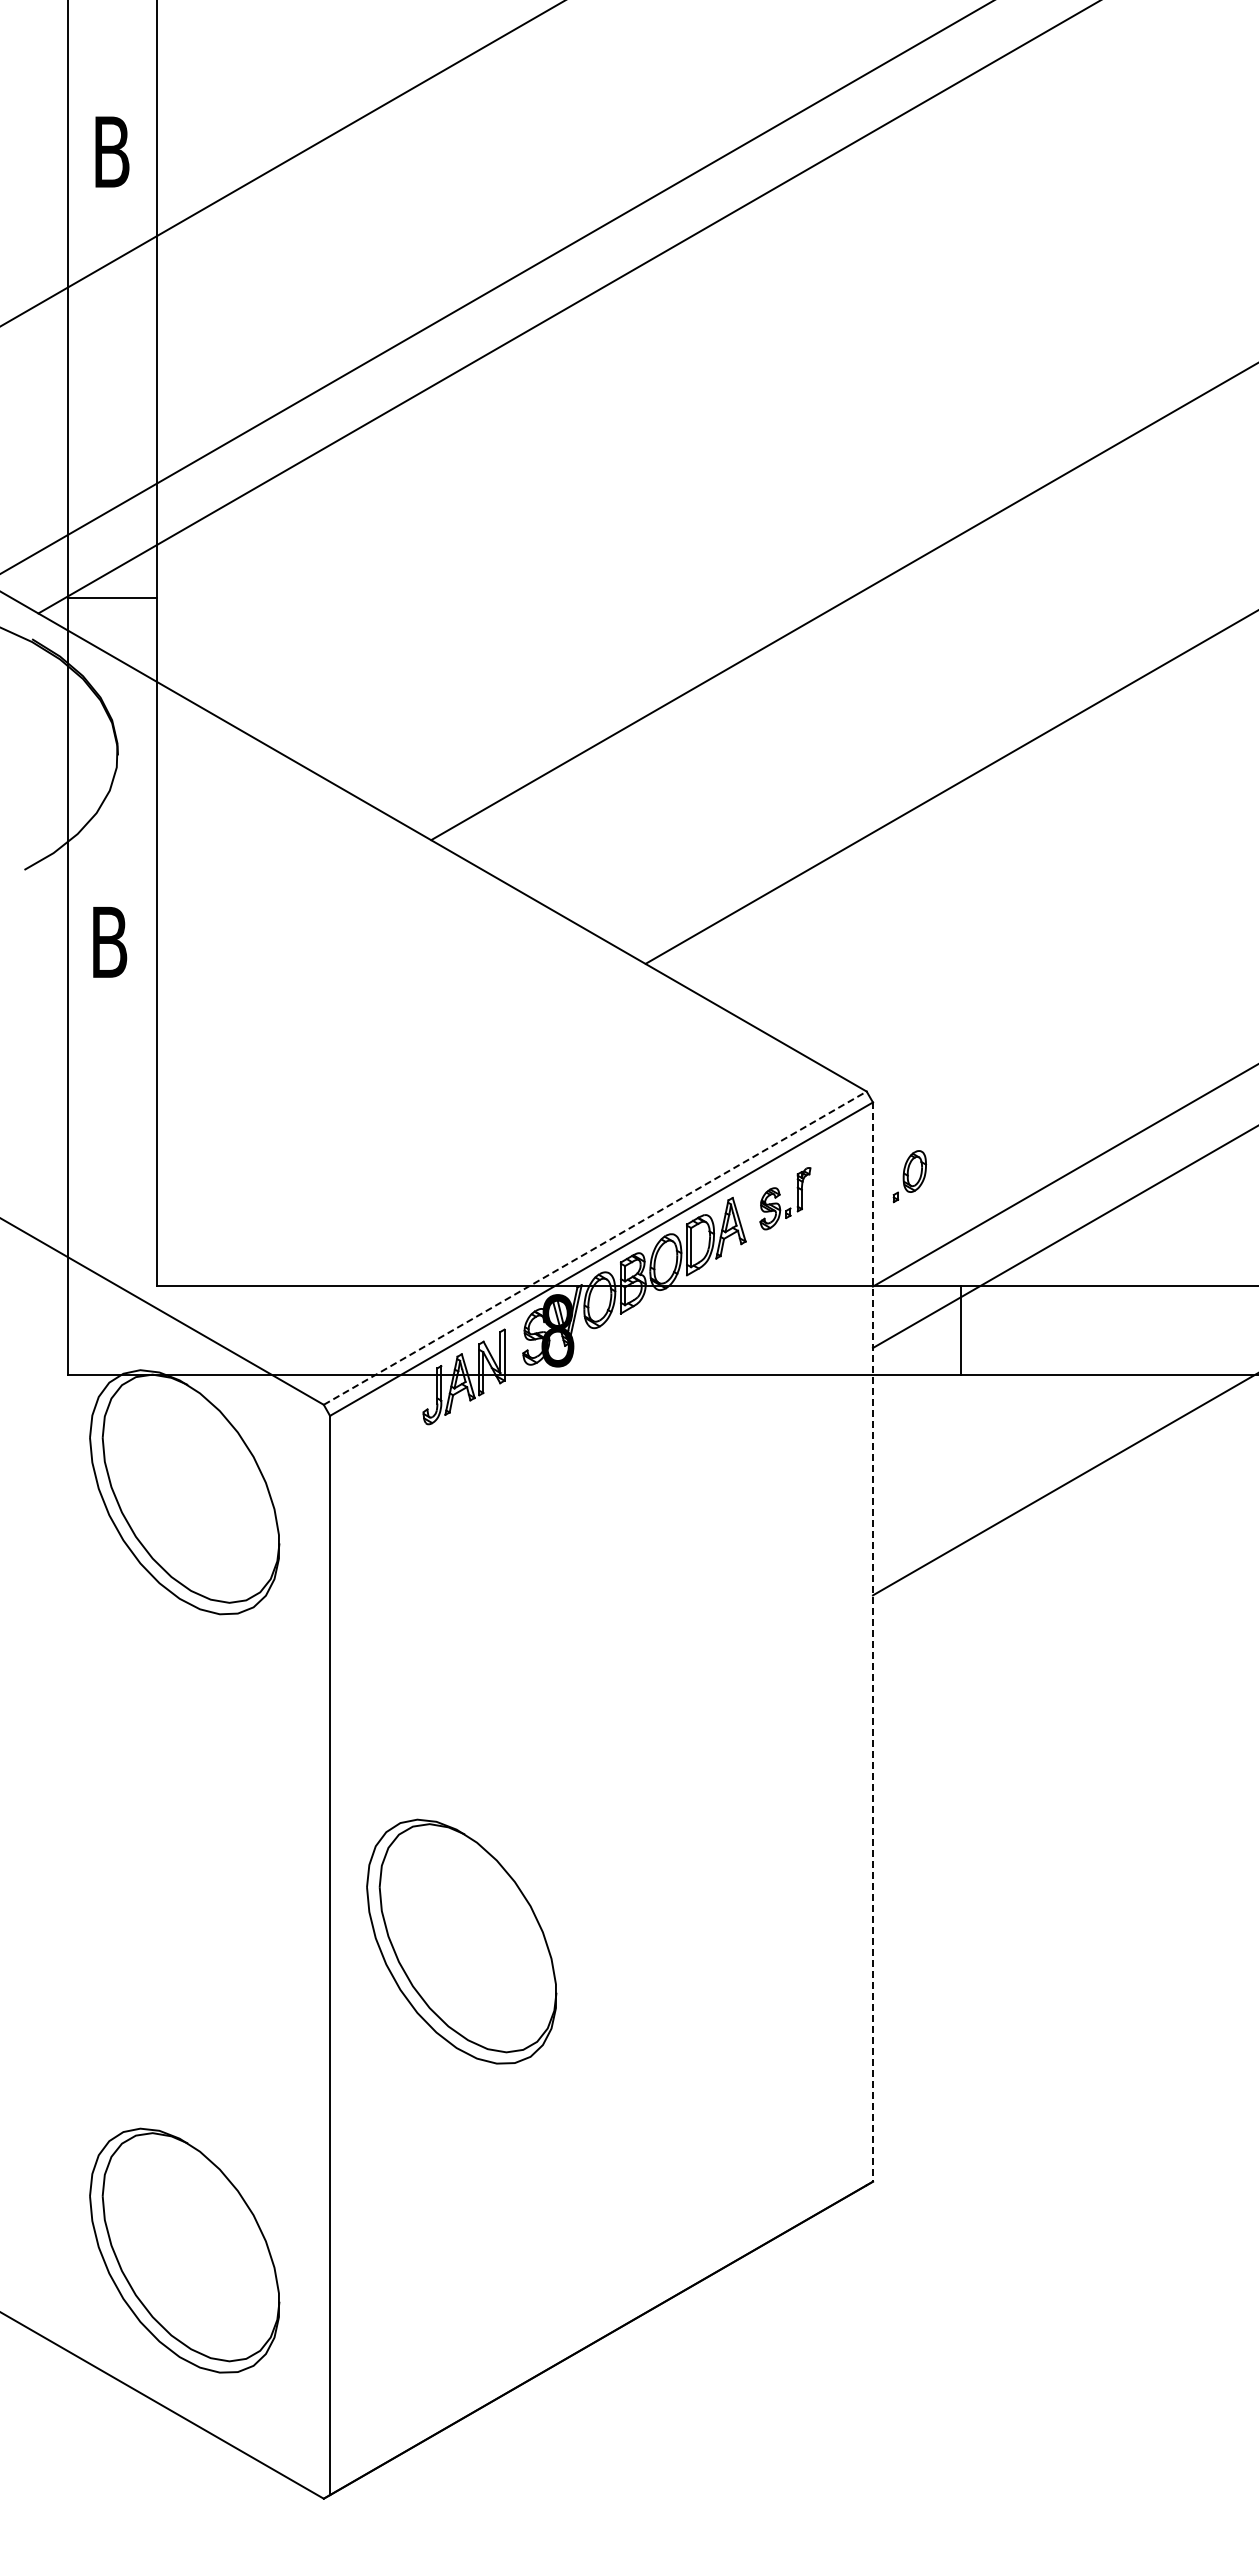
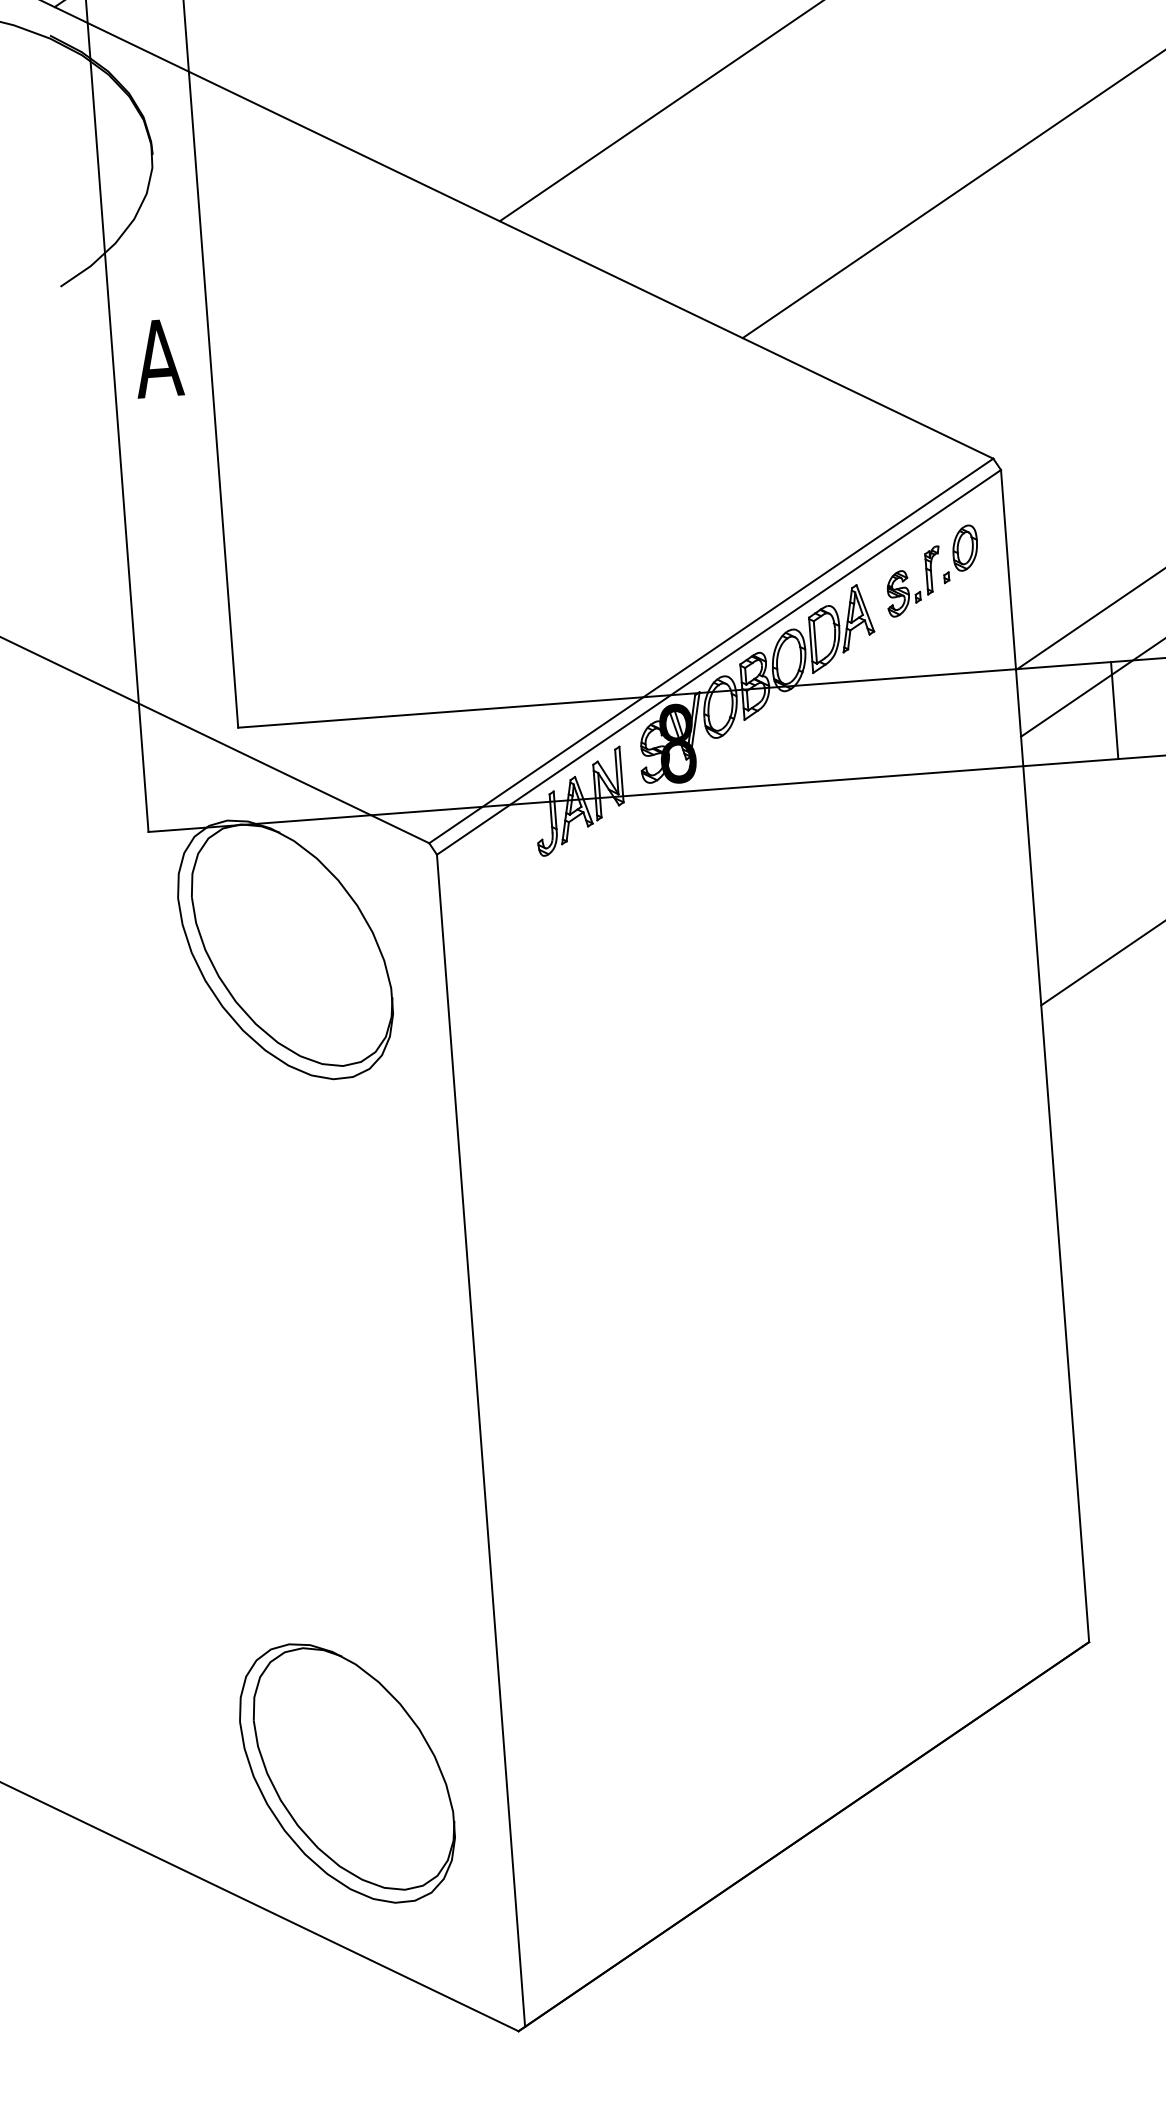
text: (109, 941) -> (158, 357), B -> A
part: (909, 1176) -> (959, 553), moved
line: (595, 1247) -> (711, 650), dashed -> solid
line: (872, 1642) -> (1044, 1056), dashed -> solid
part: (461, 1941) -> (622, 1414), removed

